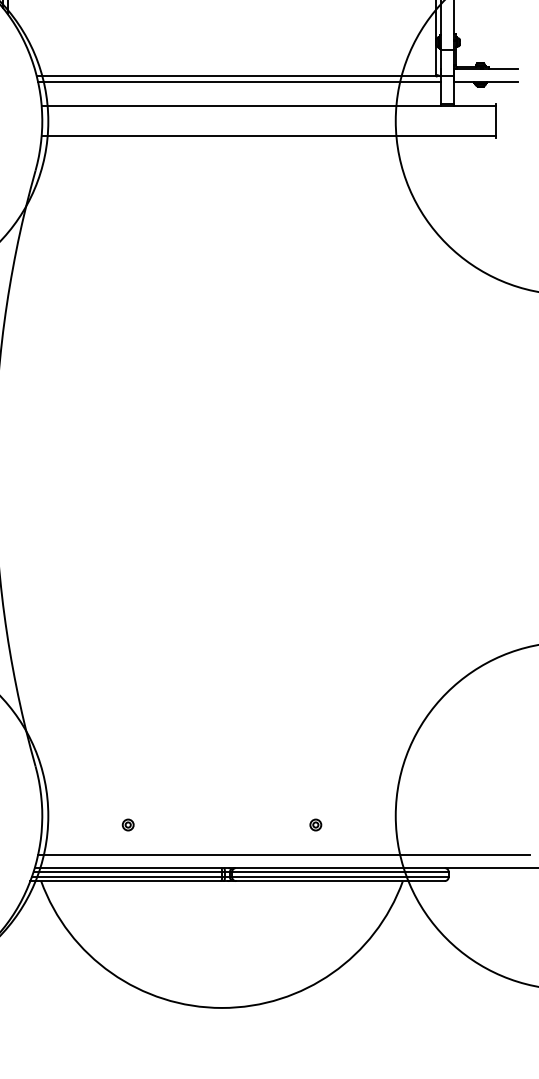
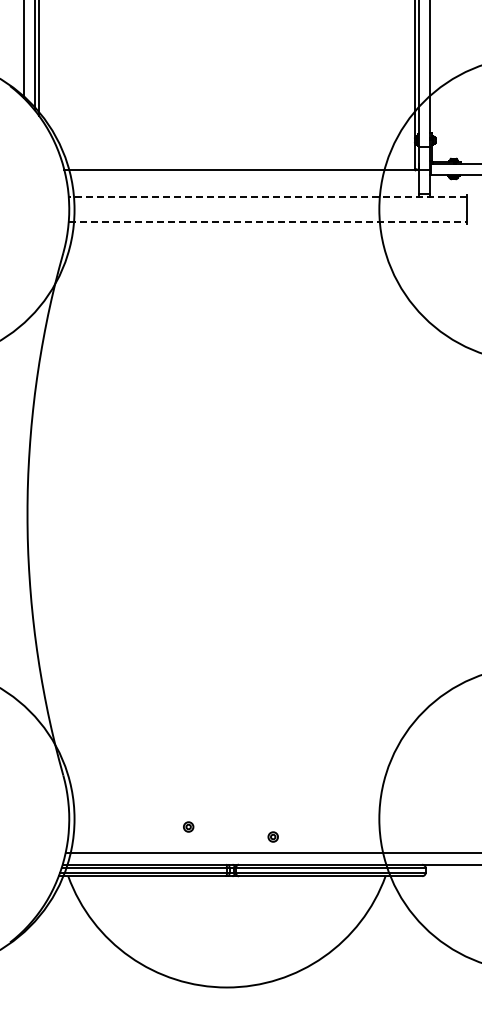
line: (238, 82) -> (241, 175), removed
line: (268, 106) -> (267, 196), solid -> dashed
line: (269, 135) -> (268, 222), solid -> dashed
part: (128, 824) -> (188, 826), moved
part: (315, 824) -> (272, 836), moved

